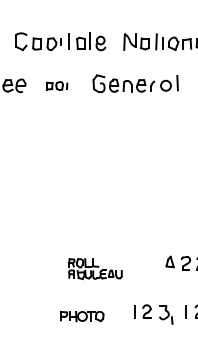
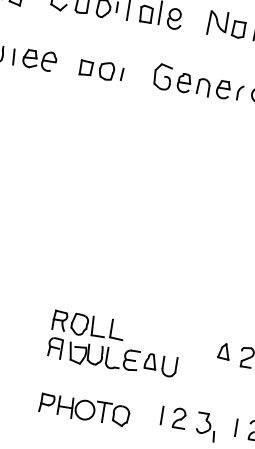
part: (56, 85) -> (100, 69), size x1.43
part: (95, 268) -> (114, 343), size x1.67
part: (81, 316) -> (83, 409), size x1.43

